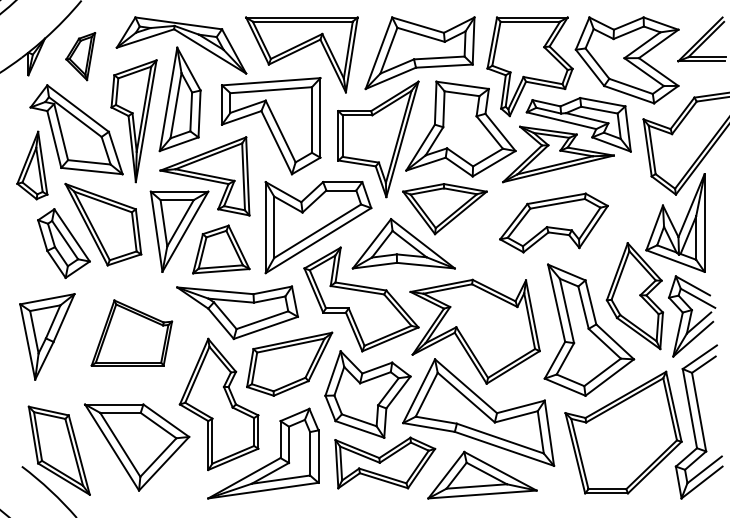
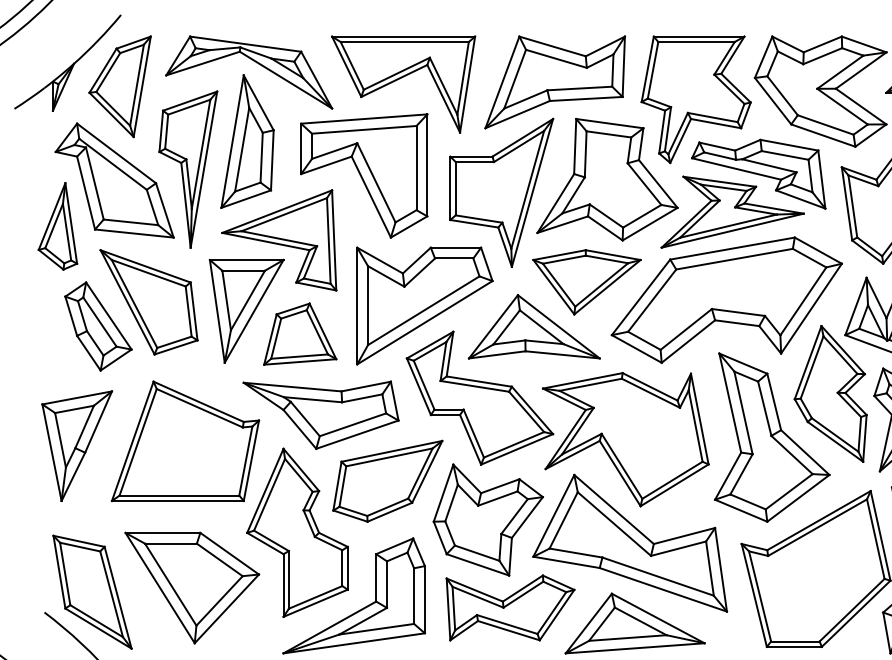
part: (80, 56) -> (119, 86), size x1.67
part: (553, 222) -> (726, 299), size x1.67
part: (131, 332) -> (185, 440), size x1.43

